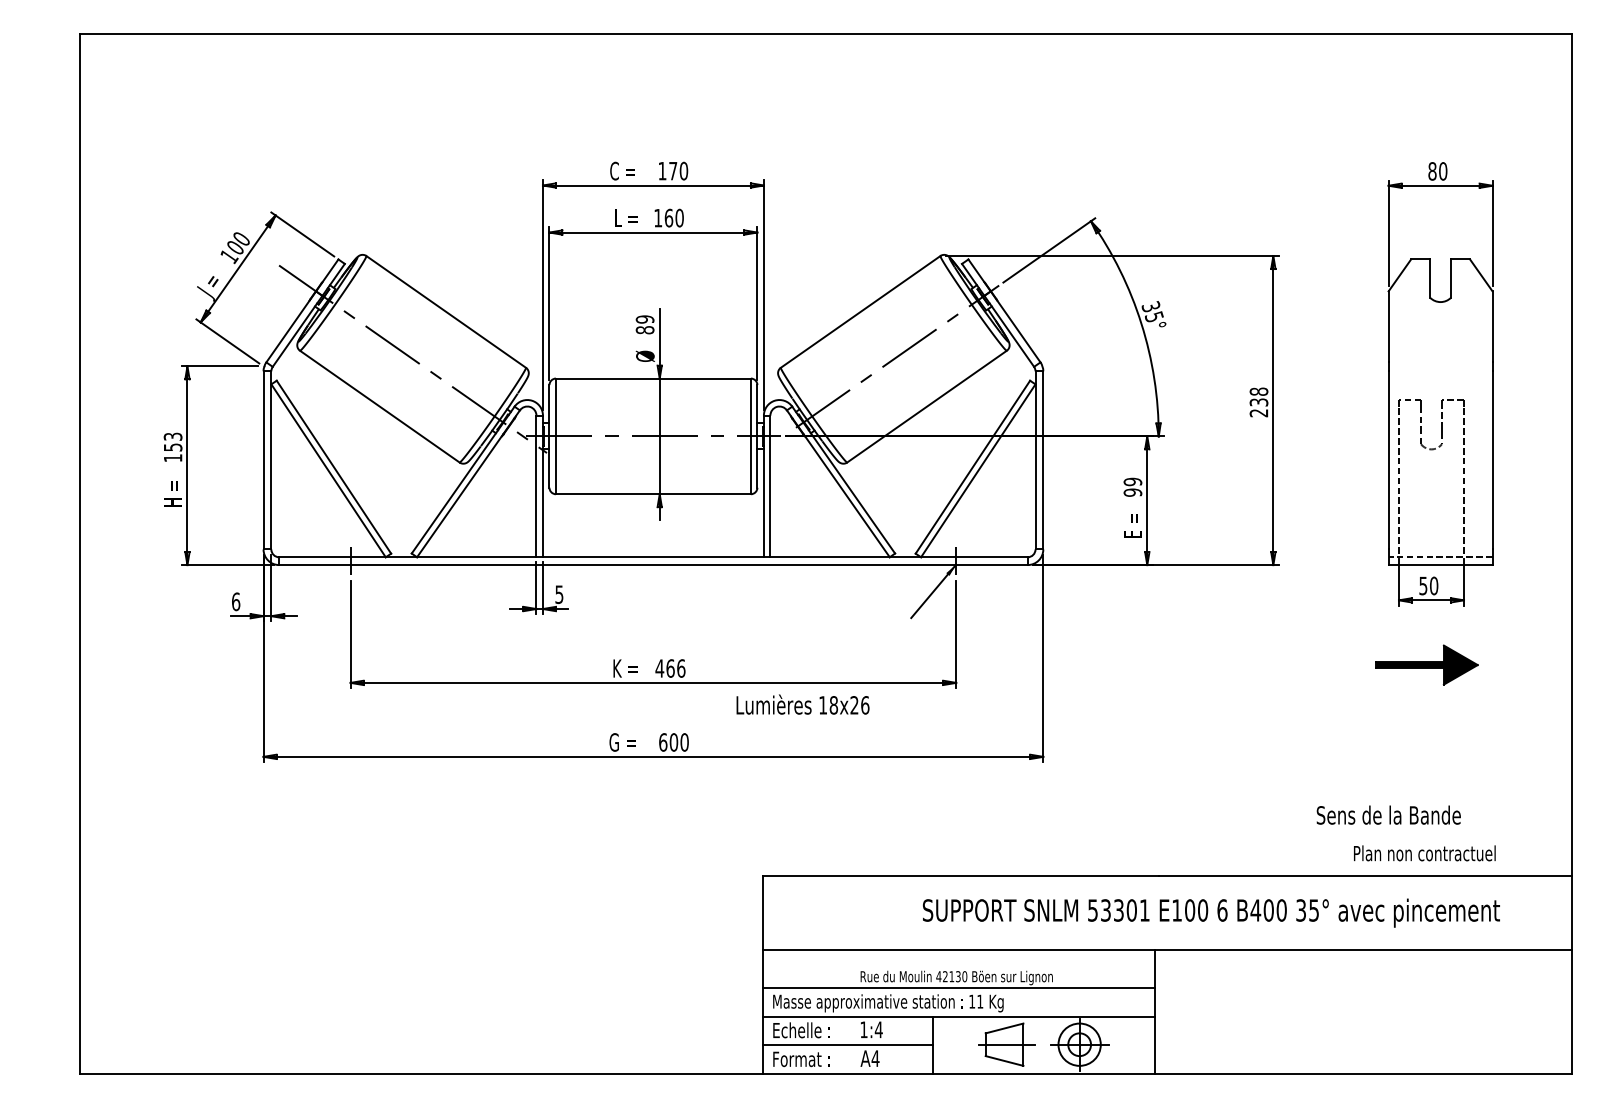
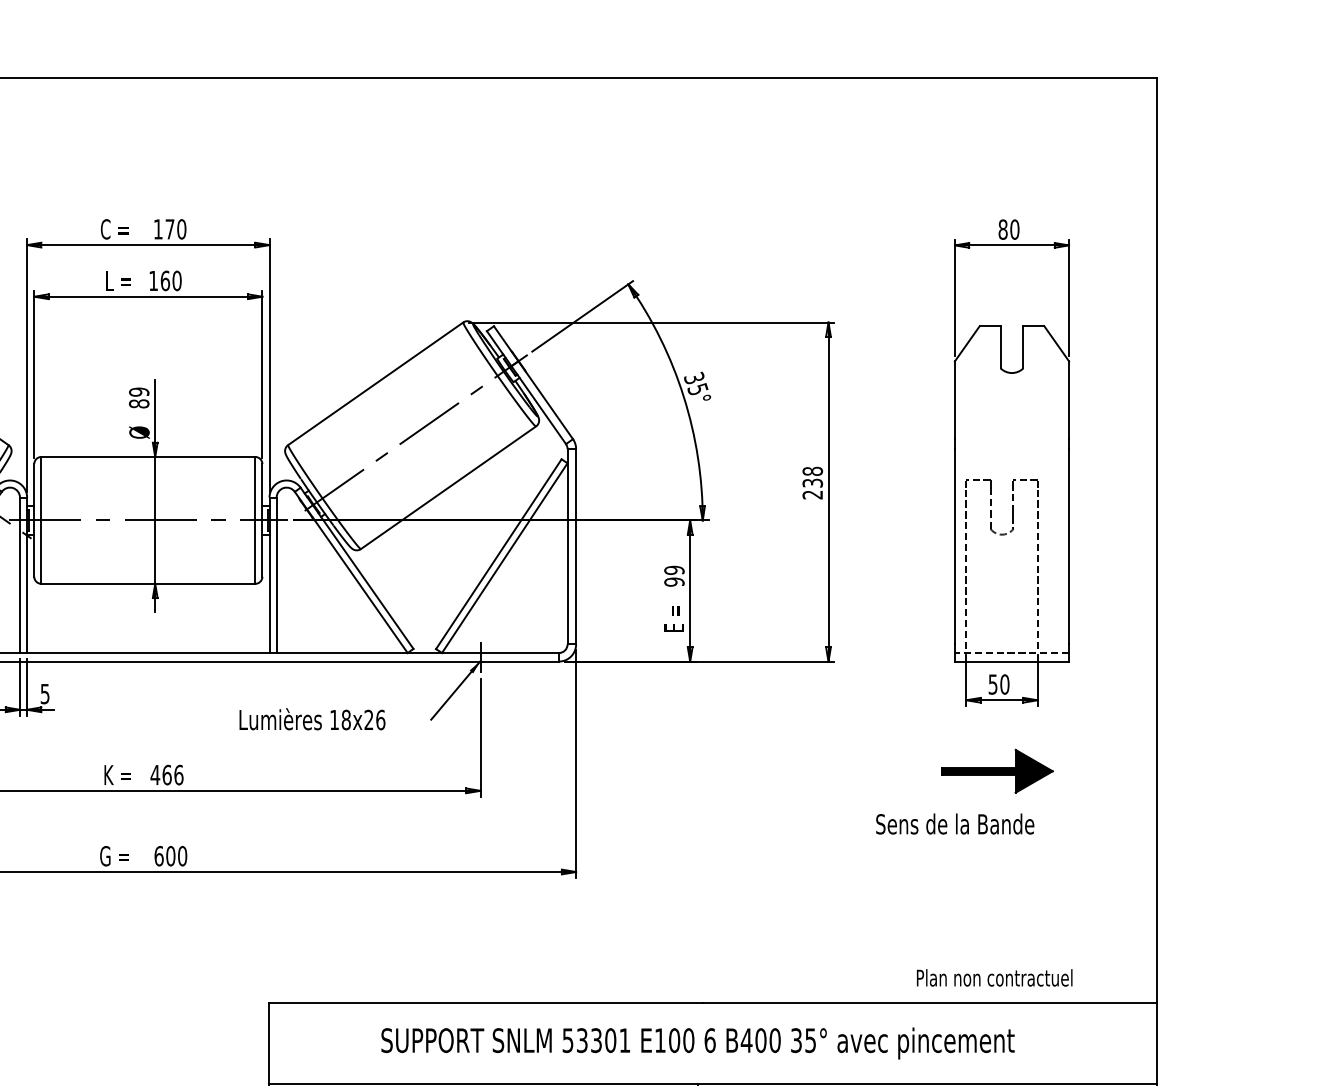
text: (802, 704) -> (311, 719), moved
text: (1388, 814) -> (954, 823), moved
text: (1211, 912) -> (698, 1042), moved

